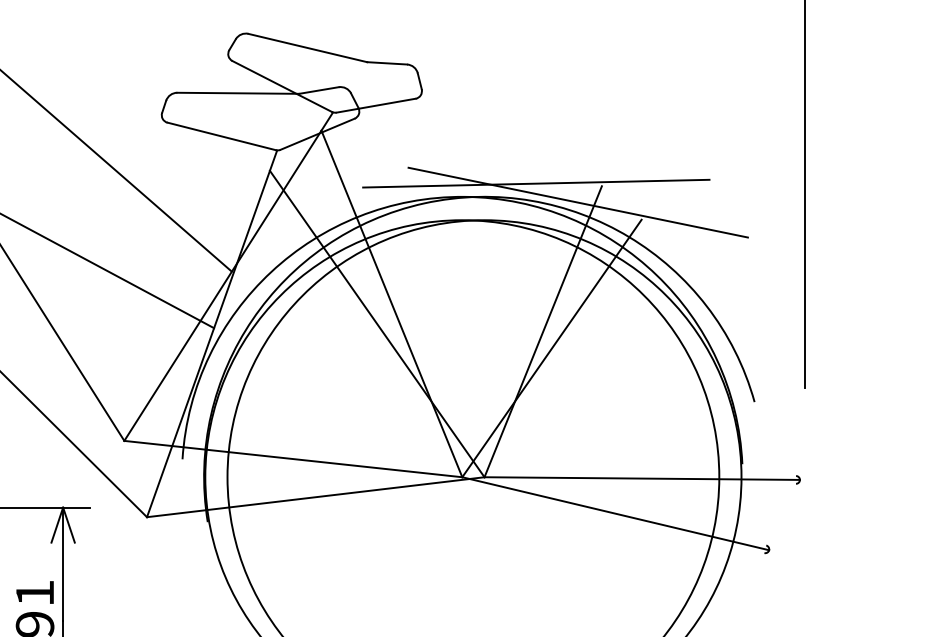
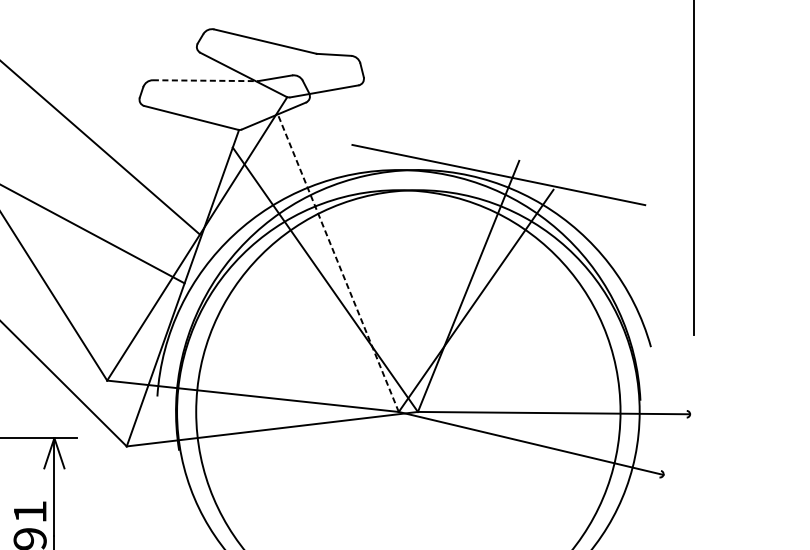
line: (238, 93) -> (205, 80), solid -> dashed
line: (536, 183) -> (462, 158), removed
line: (391, 303) -> (337, 262), solid -> dashed

